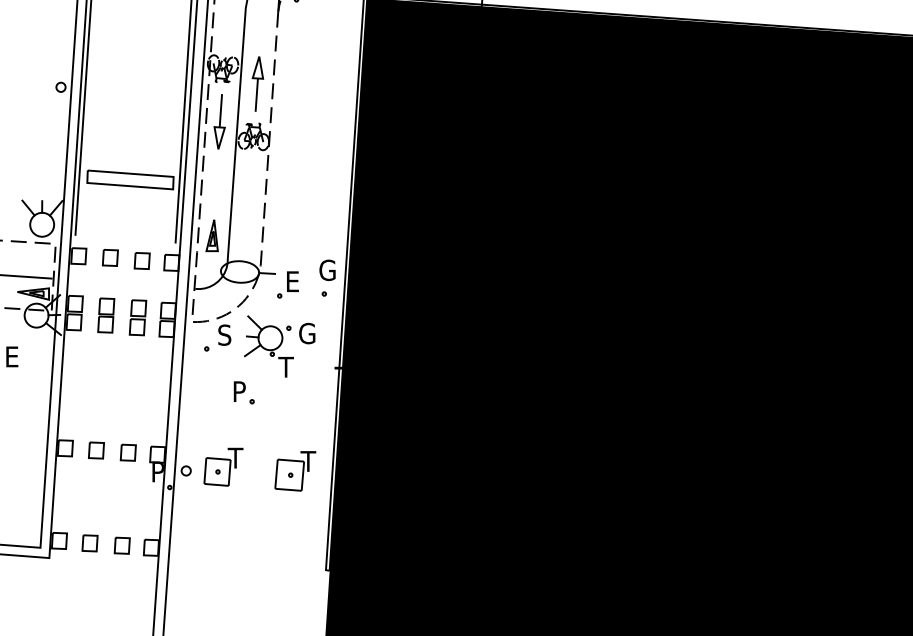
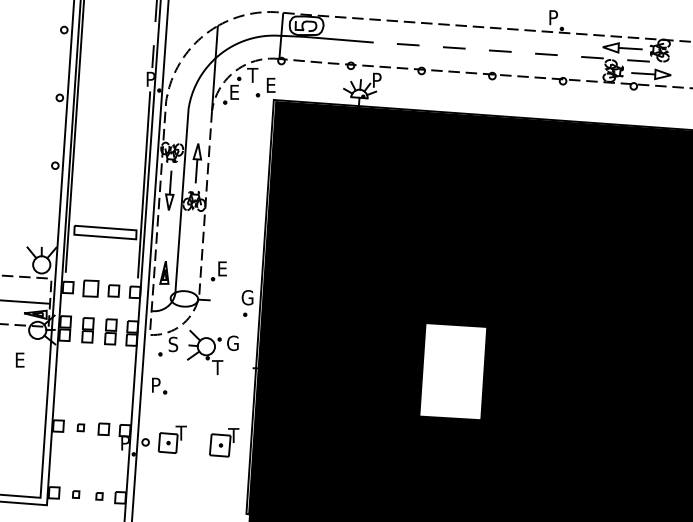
part: (109, 257) -> (90, 288), size x1.4
part: (287, 285) -> (218, 271), moved
fill: (613, 372) -> (453, 371), removed
part: (244, 392) -> (159, 385), moved
part: (95, 450) -> (80, 427), size x0.6
part: (88, 543) -> (75, 494), size x0.6
part: (122, 545) -> (99, 496), size x0.6

